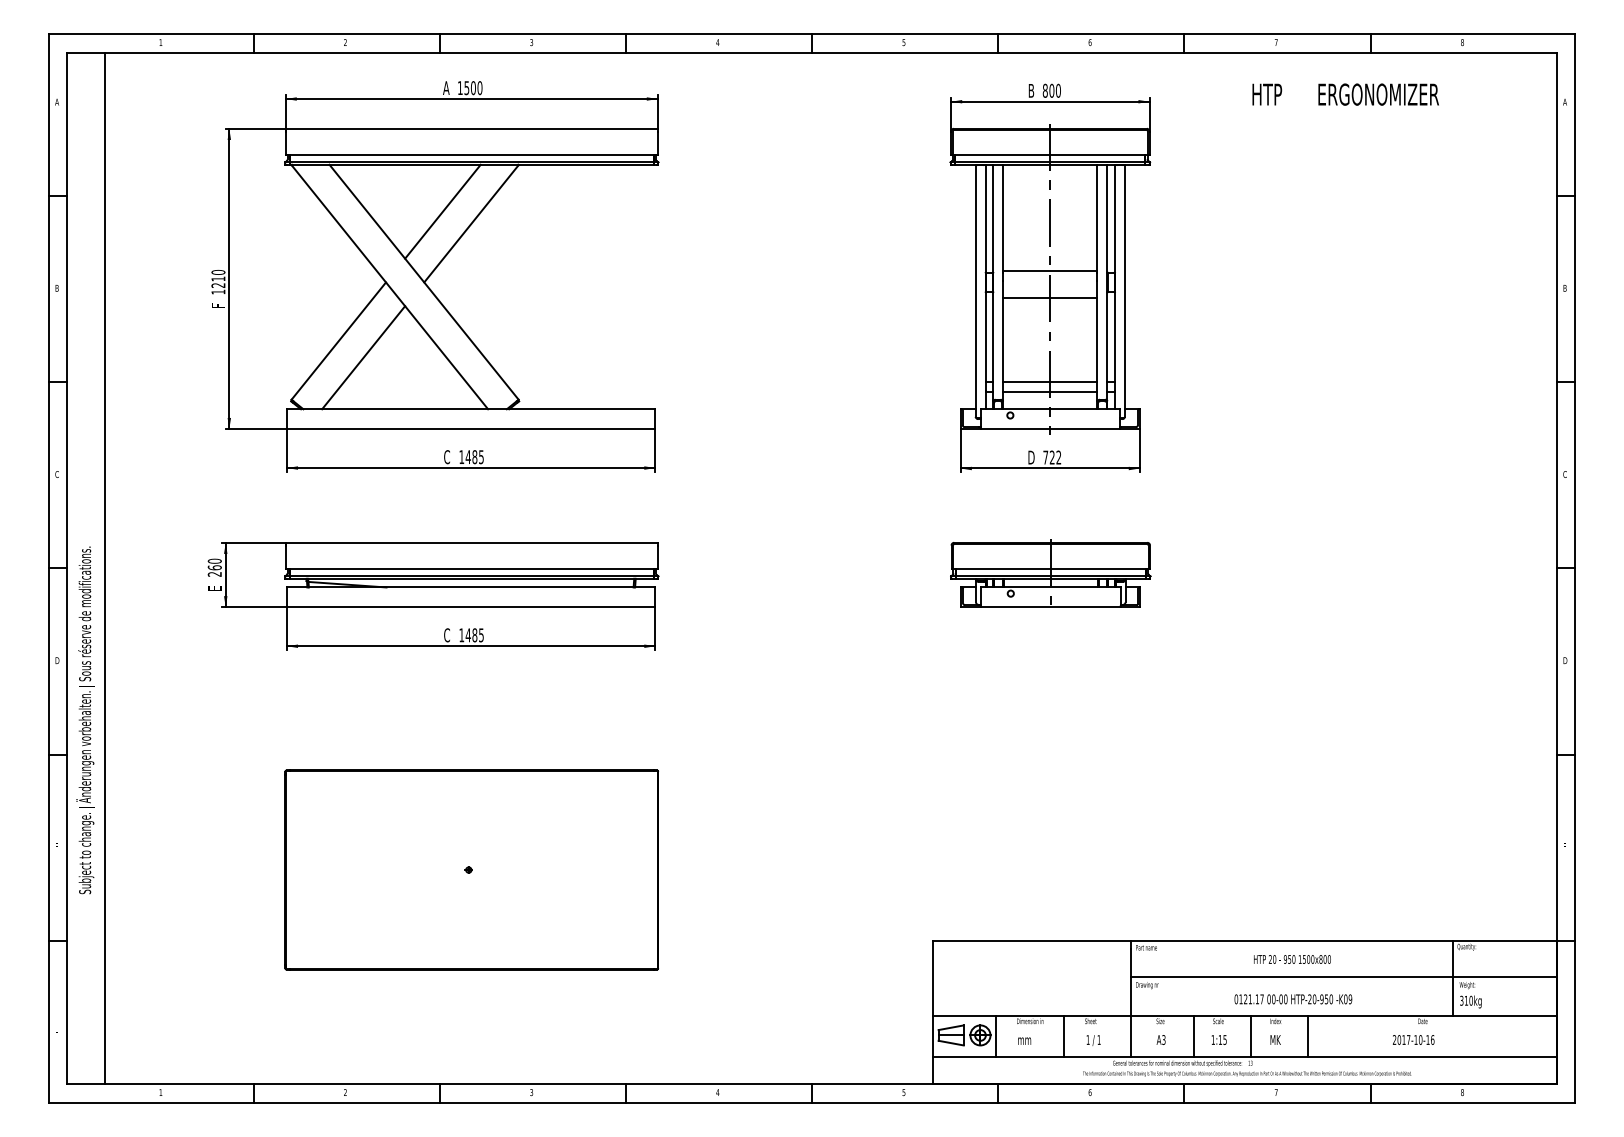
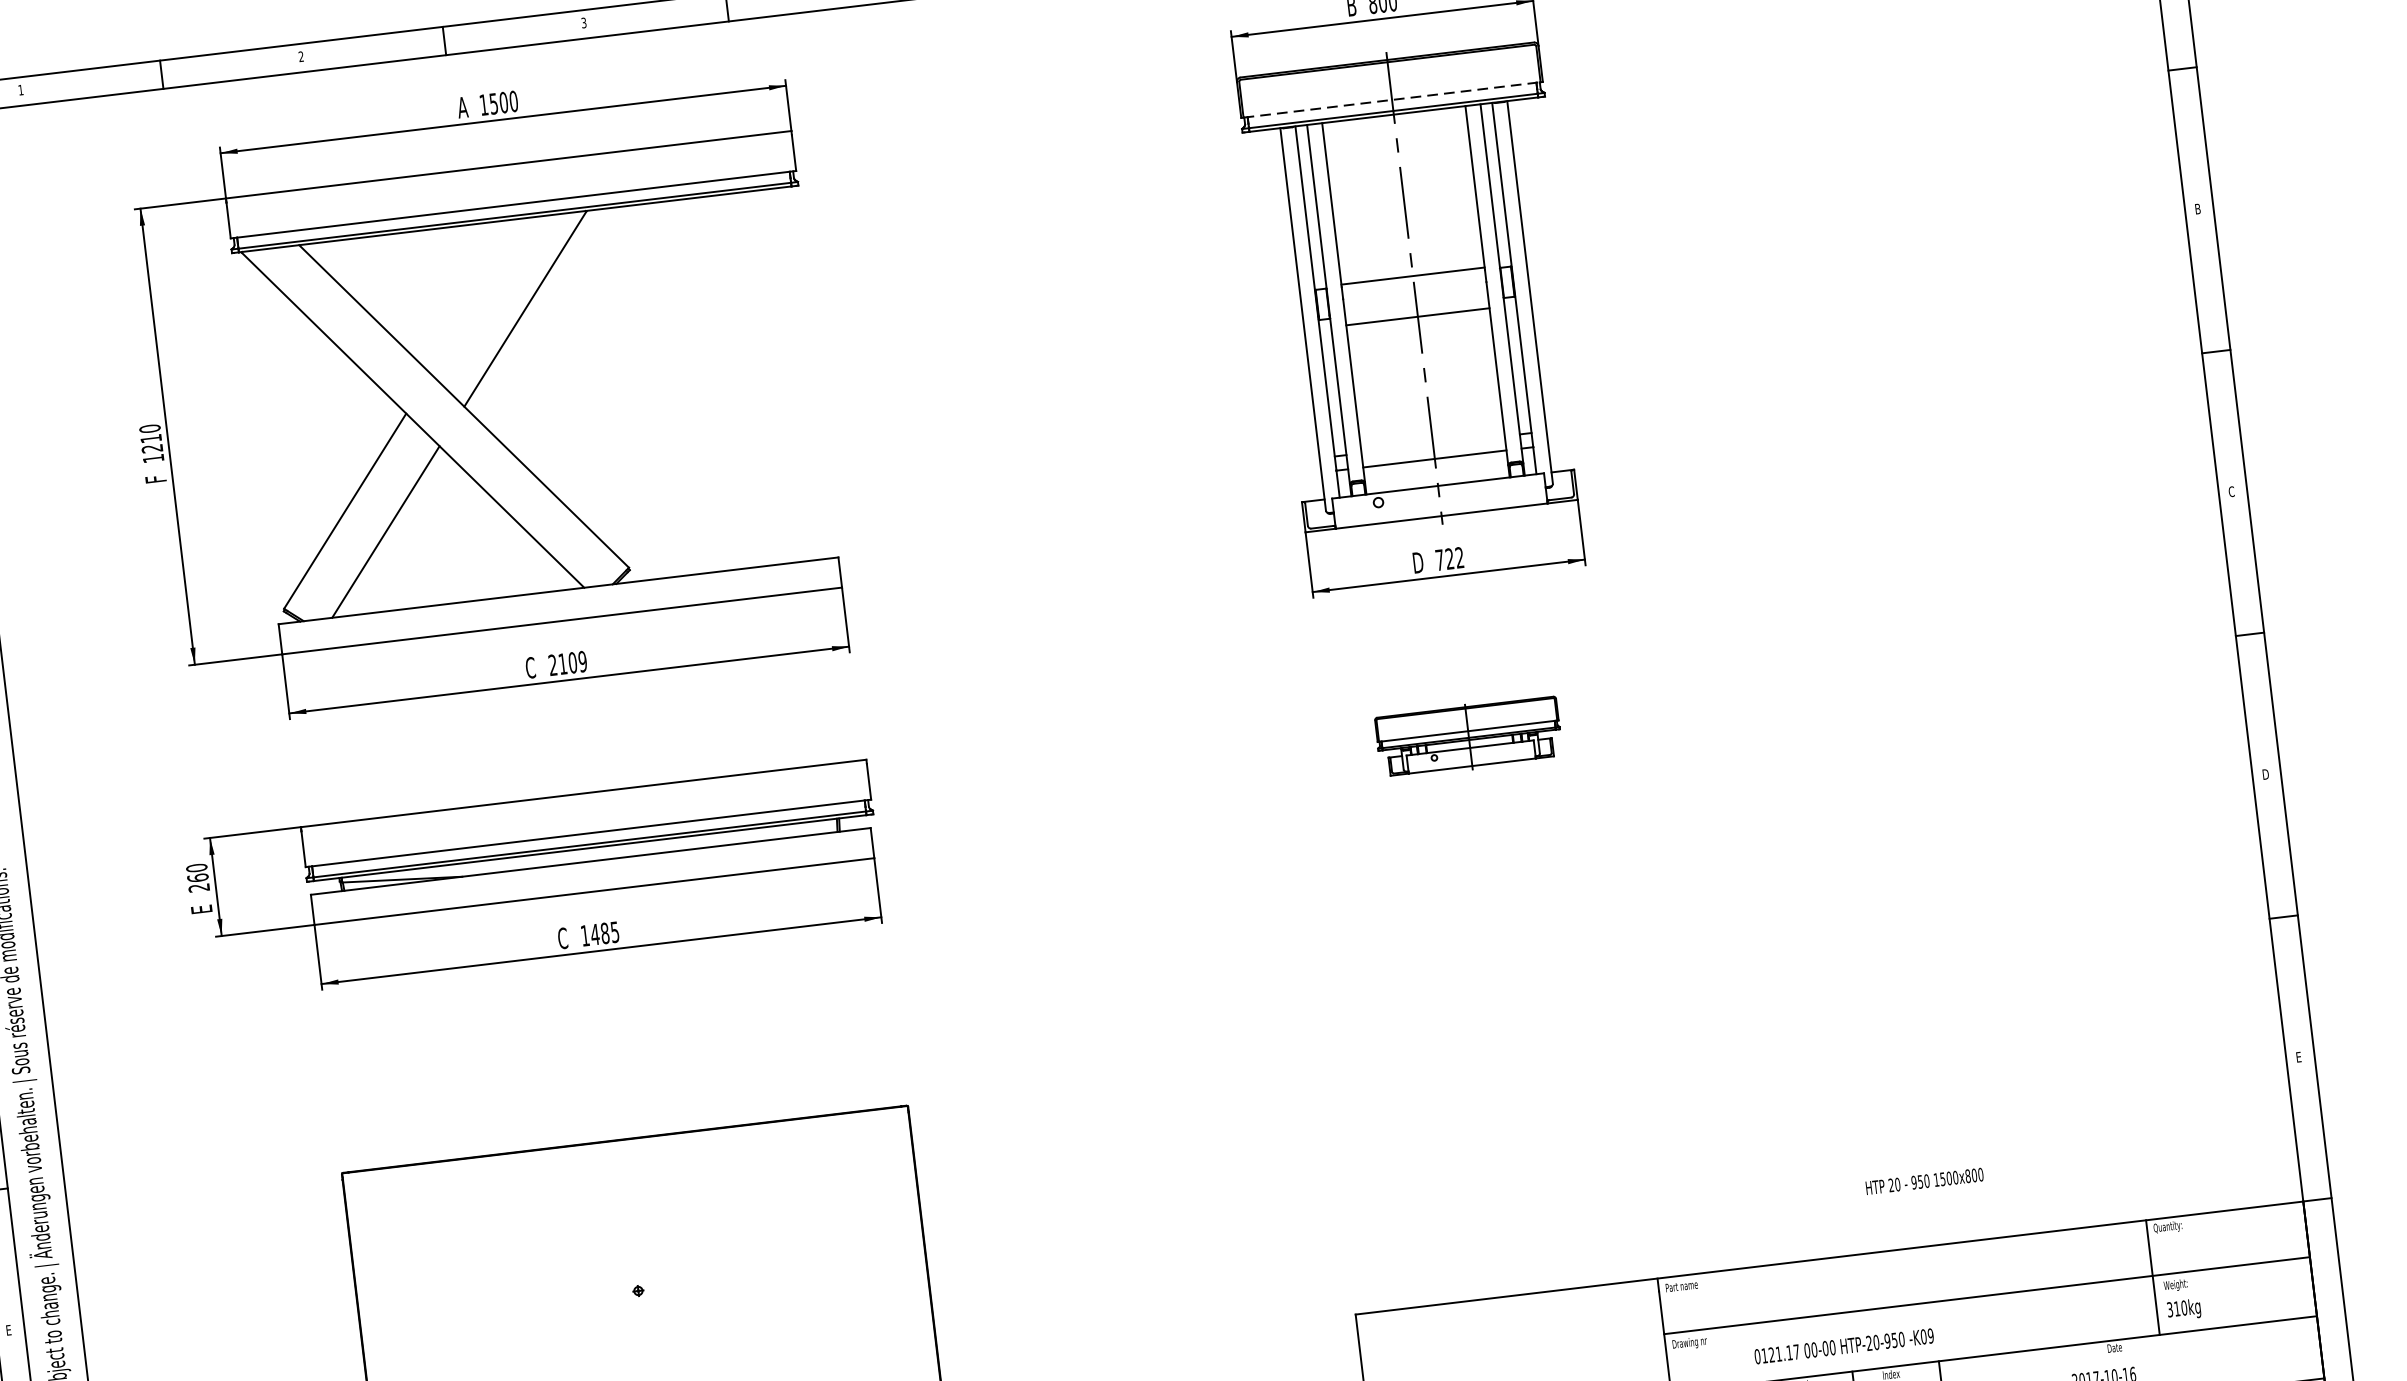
line: (1050, 155) -> (1392, 100), solid -> dashed
line: (442, 211) -> (479, 295), removed
line: (1050, 382) -> (1433, 445), removed
text: (471, 456) -> (567, 662), 1485 -> 2109
part: (1050, 573) -> (1468, 735), size x0.6
text: (1292, 959) -> (1924, 1181), moved
text: (1293, 999) -> (1844, 1346), moved

